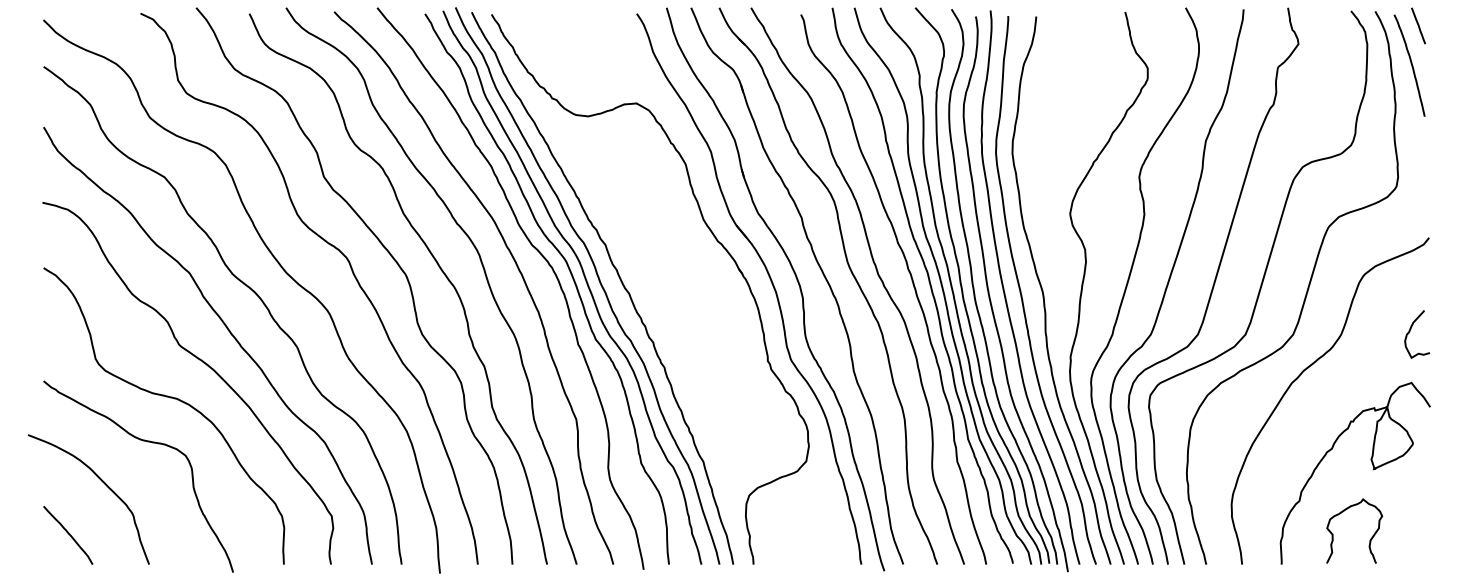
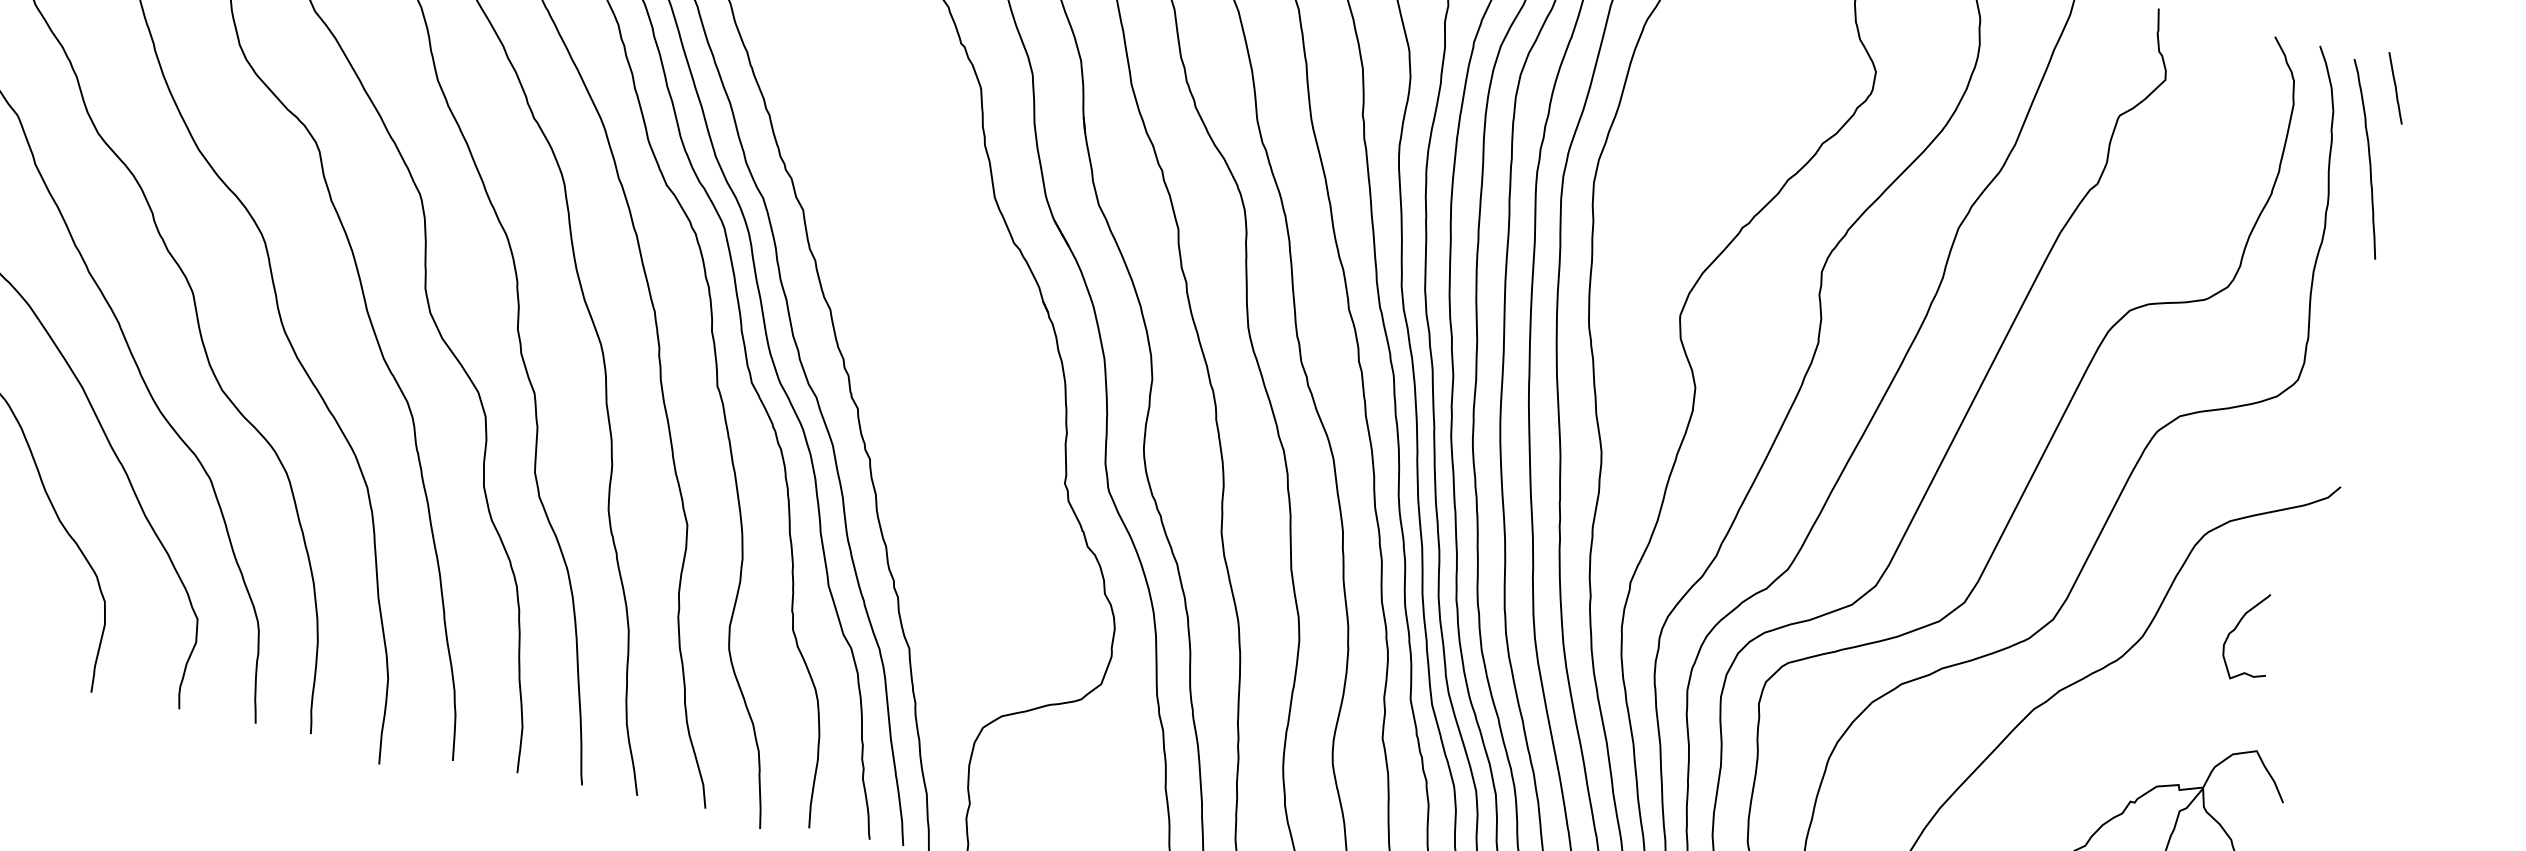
curve: (1410, 331) -> (2237, 628), moved

